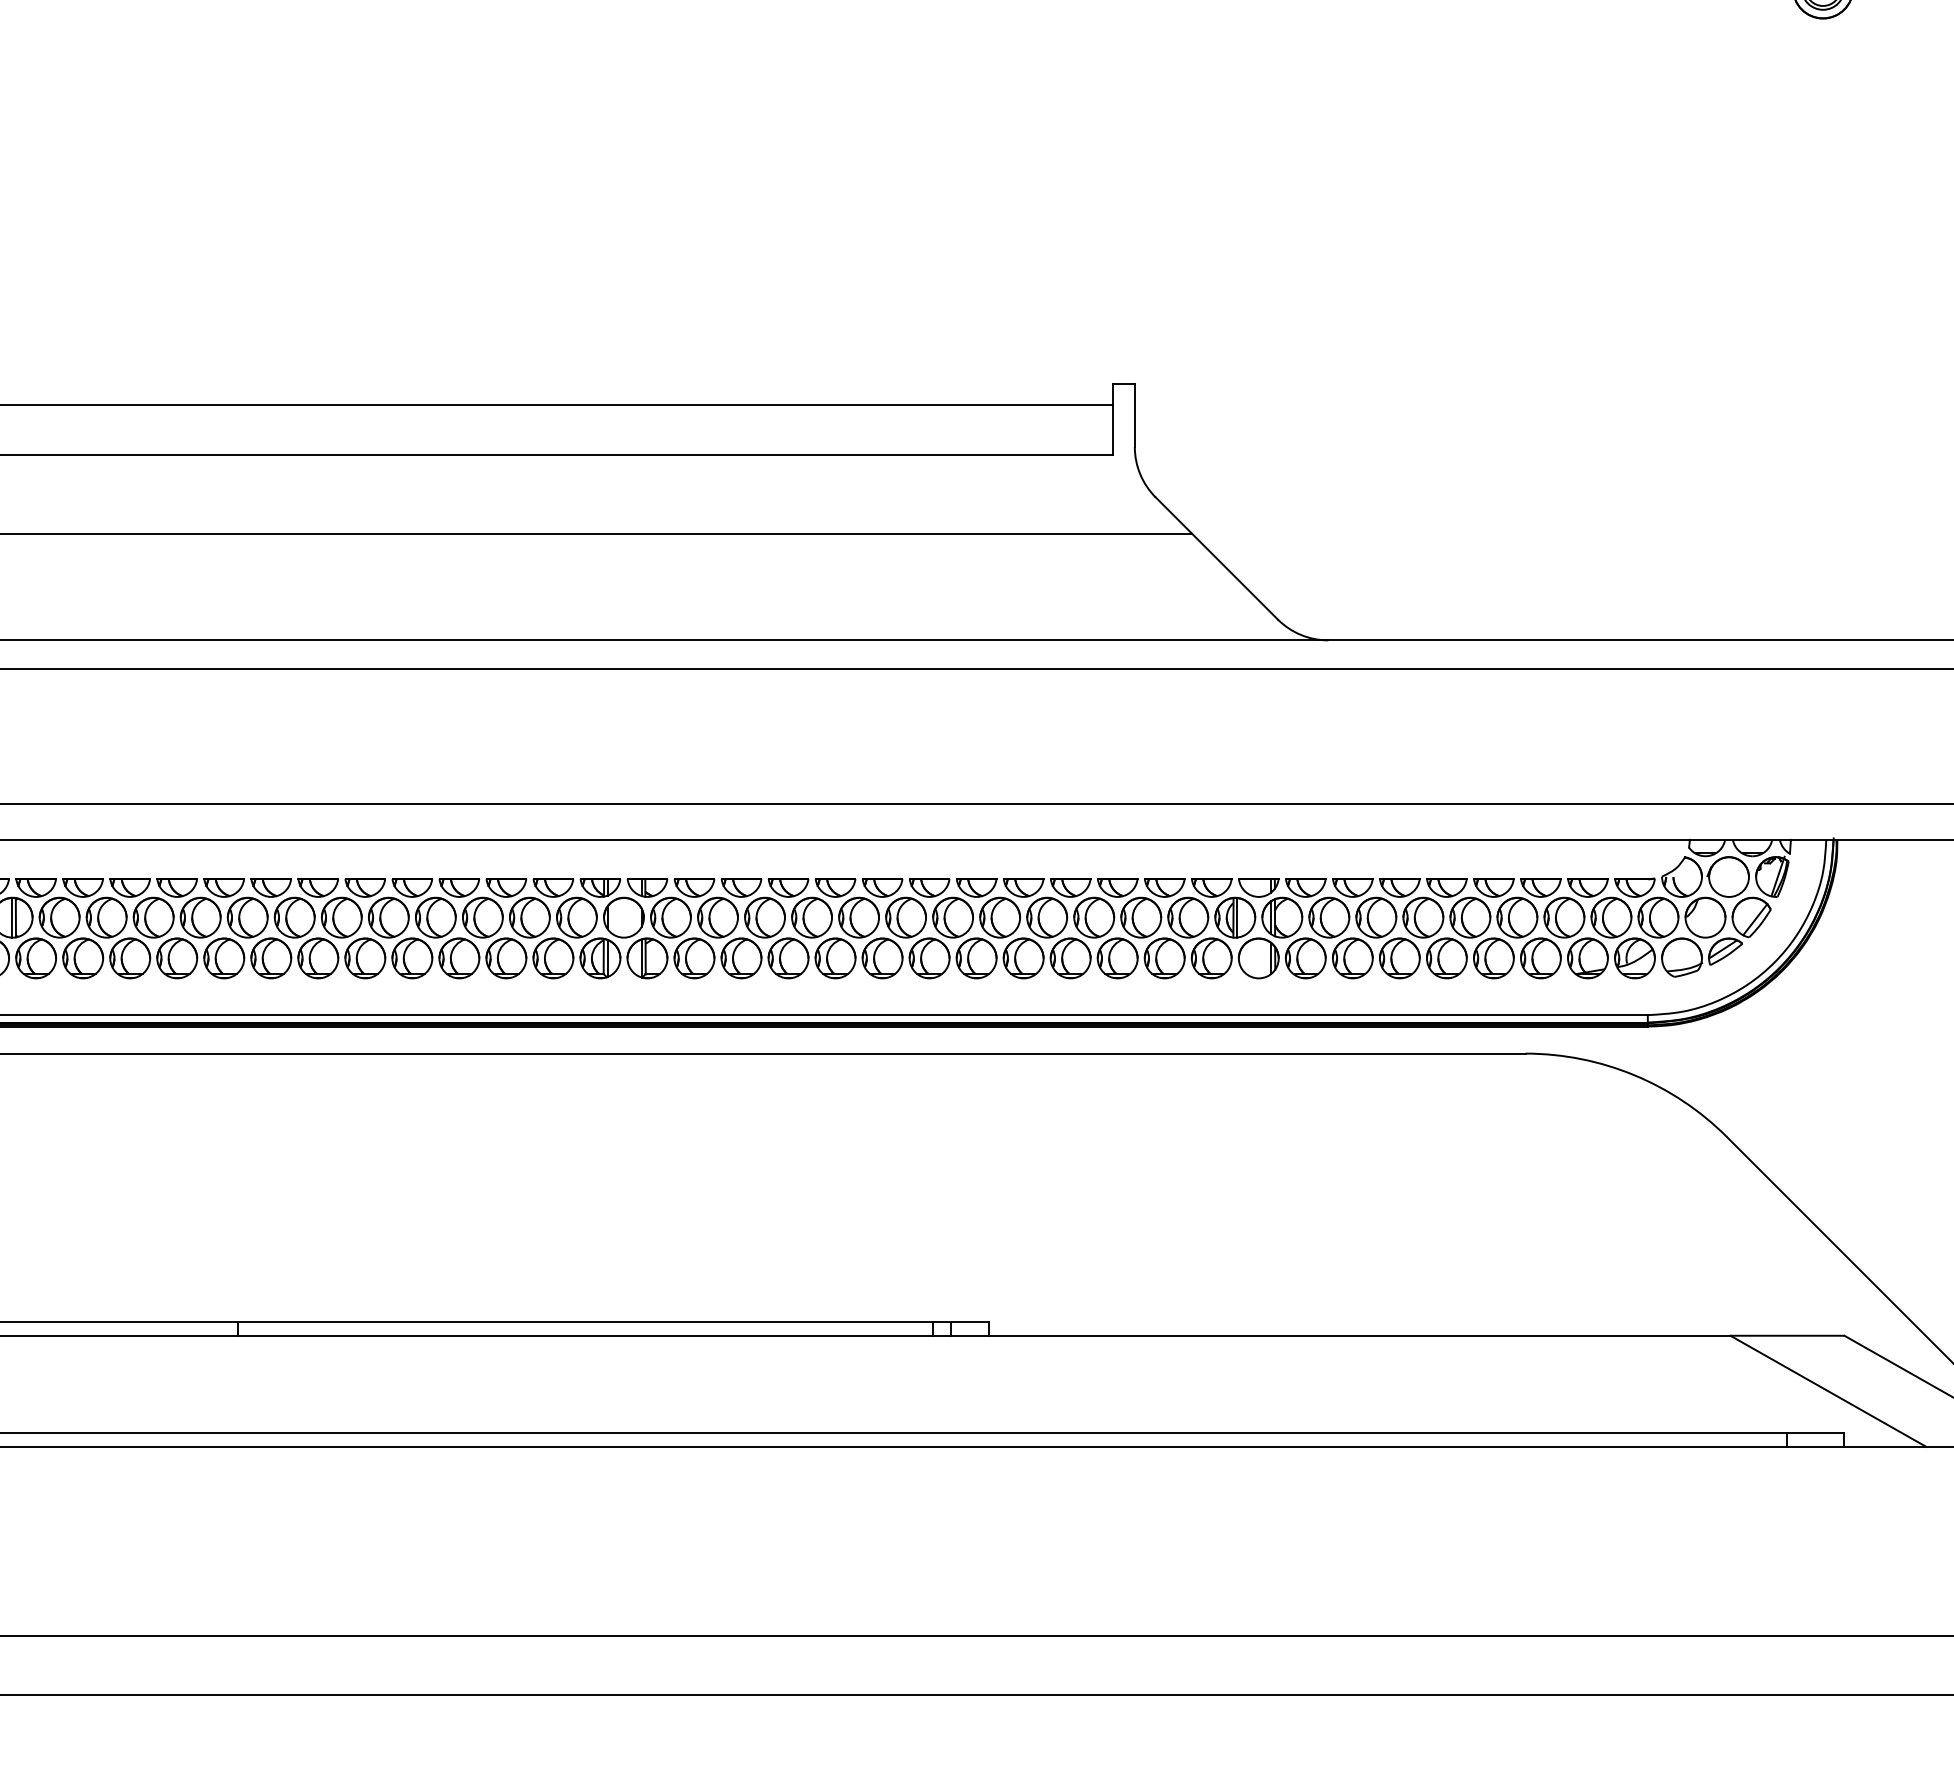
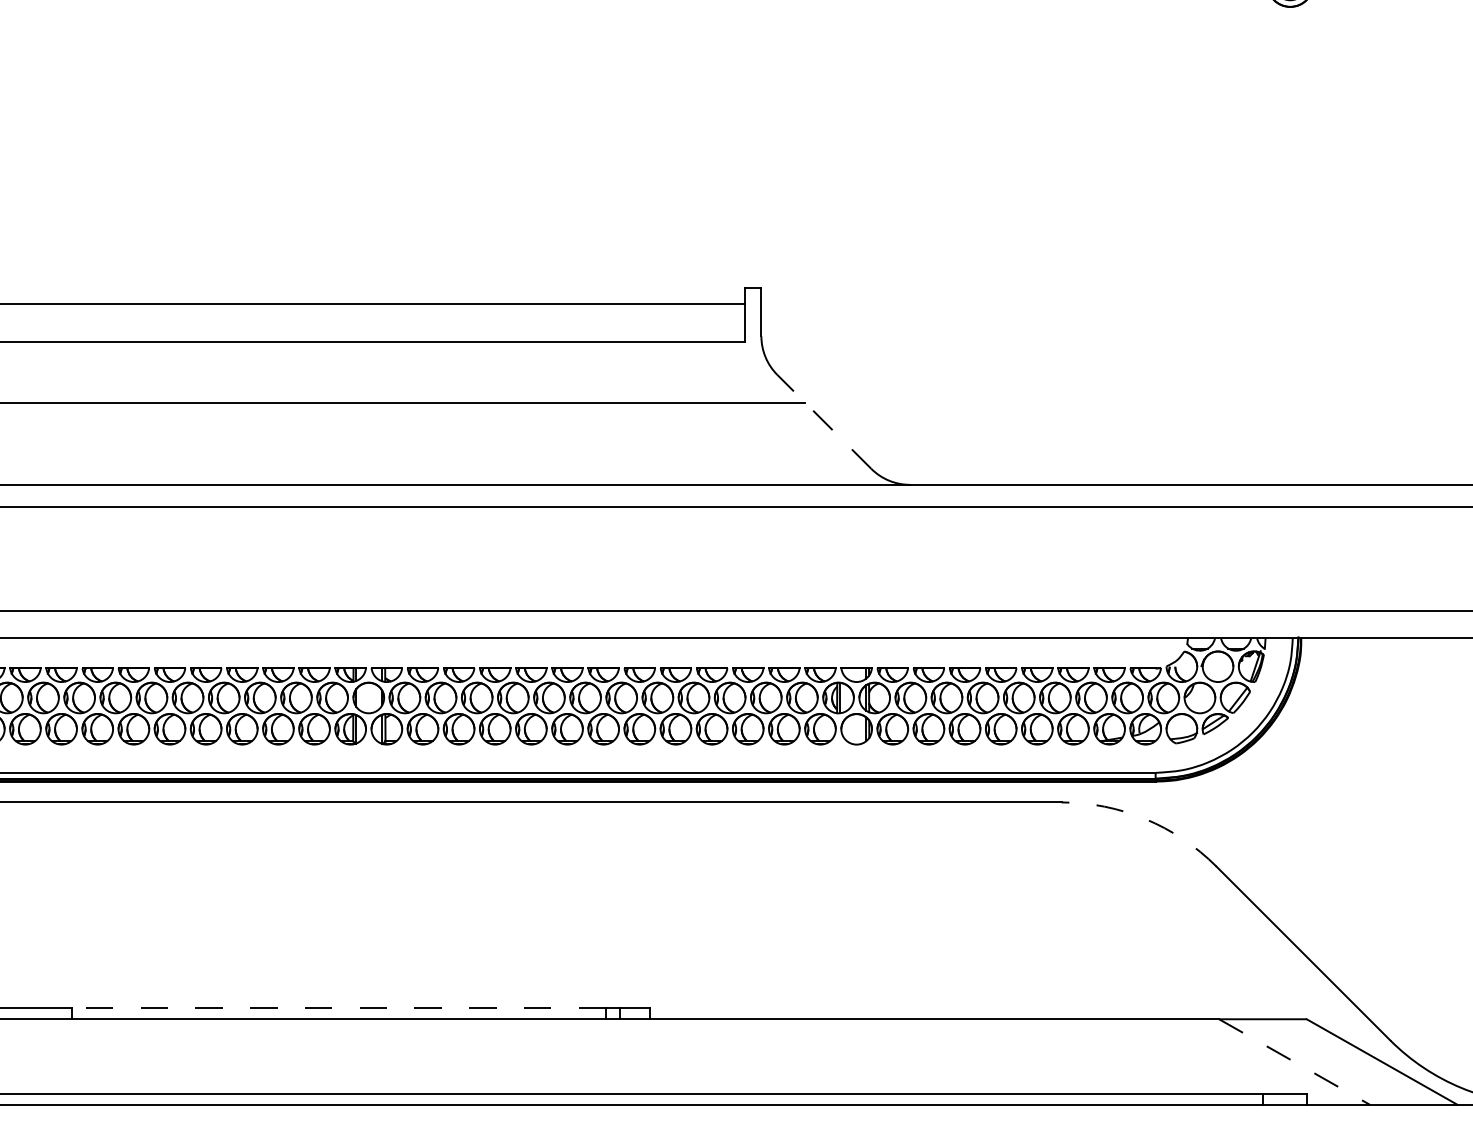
line: (1216, 558) -> (824, 421), solid -> dashed
arc: (1634, 1075) -> (1145, 819), solid -> dashed
line: (585, 1321) -> (339, 1008), solid -> dashed
line: (1828, 1391) -> (1294, 1062), solid -> dashed

